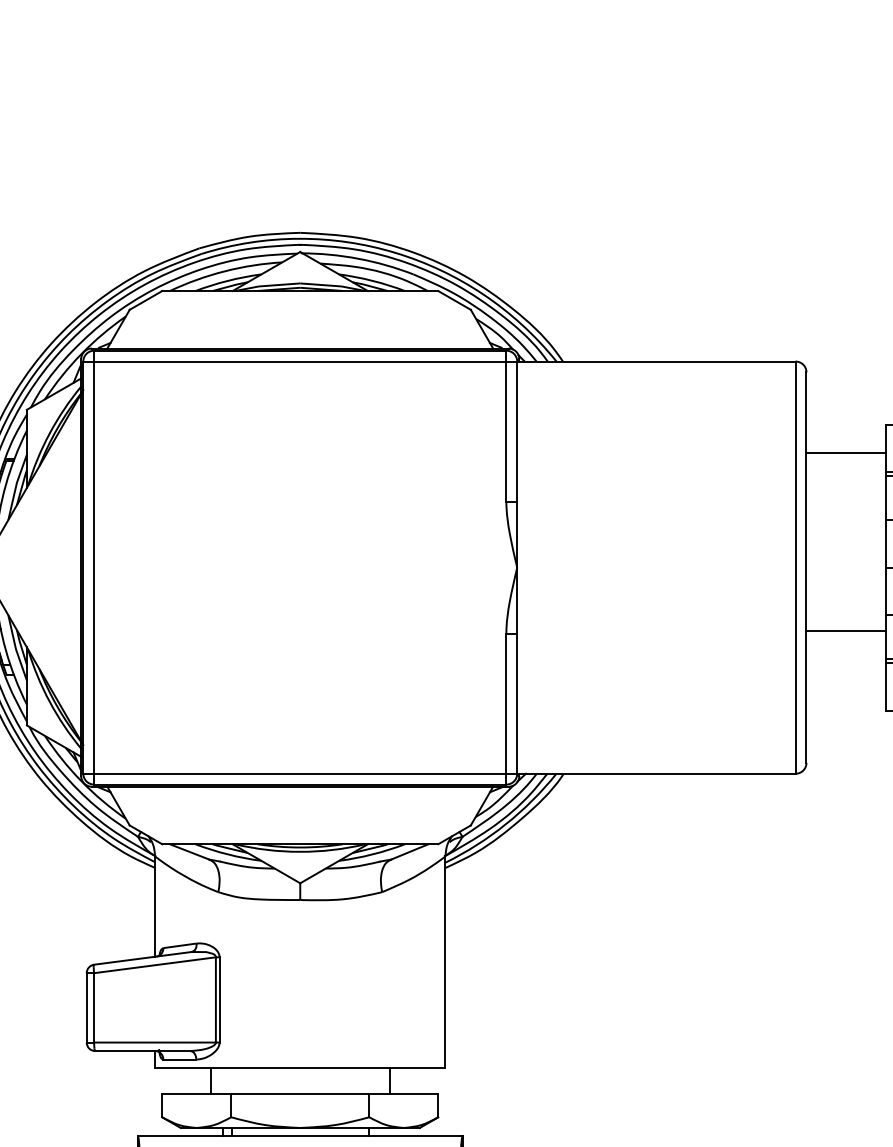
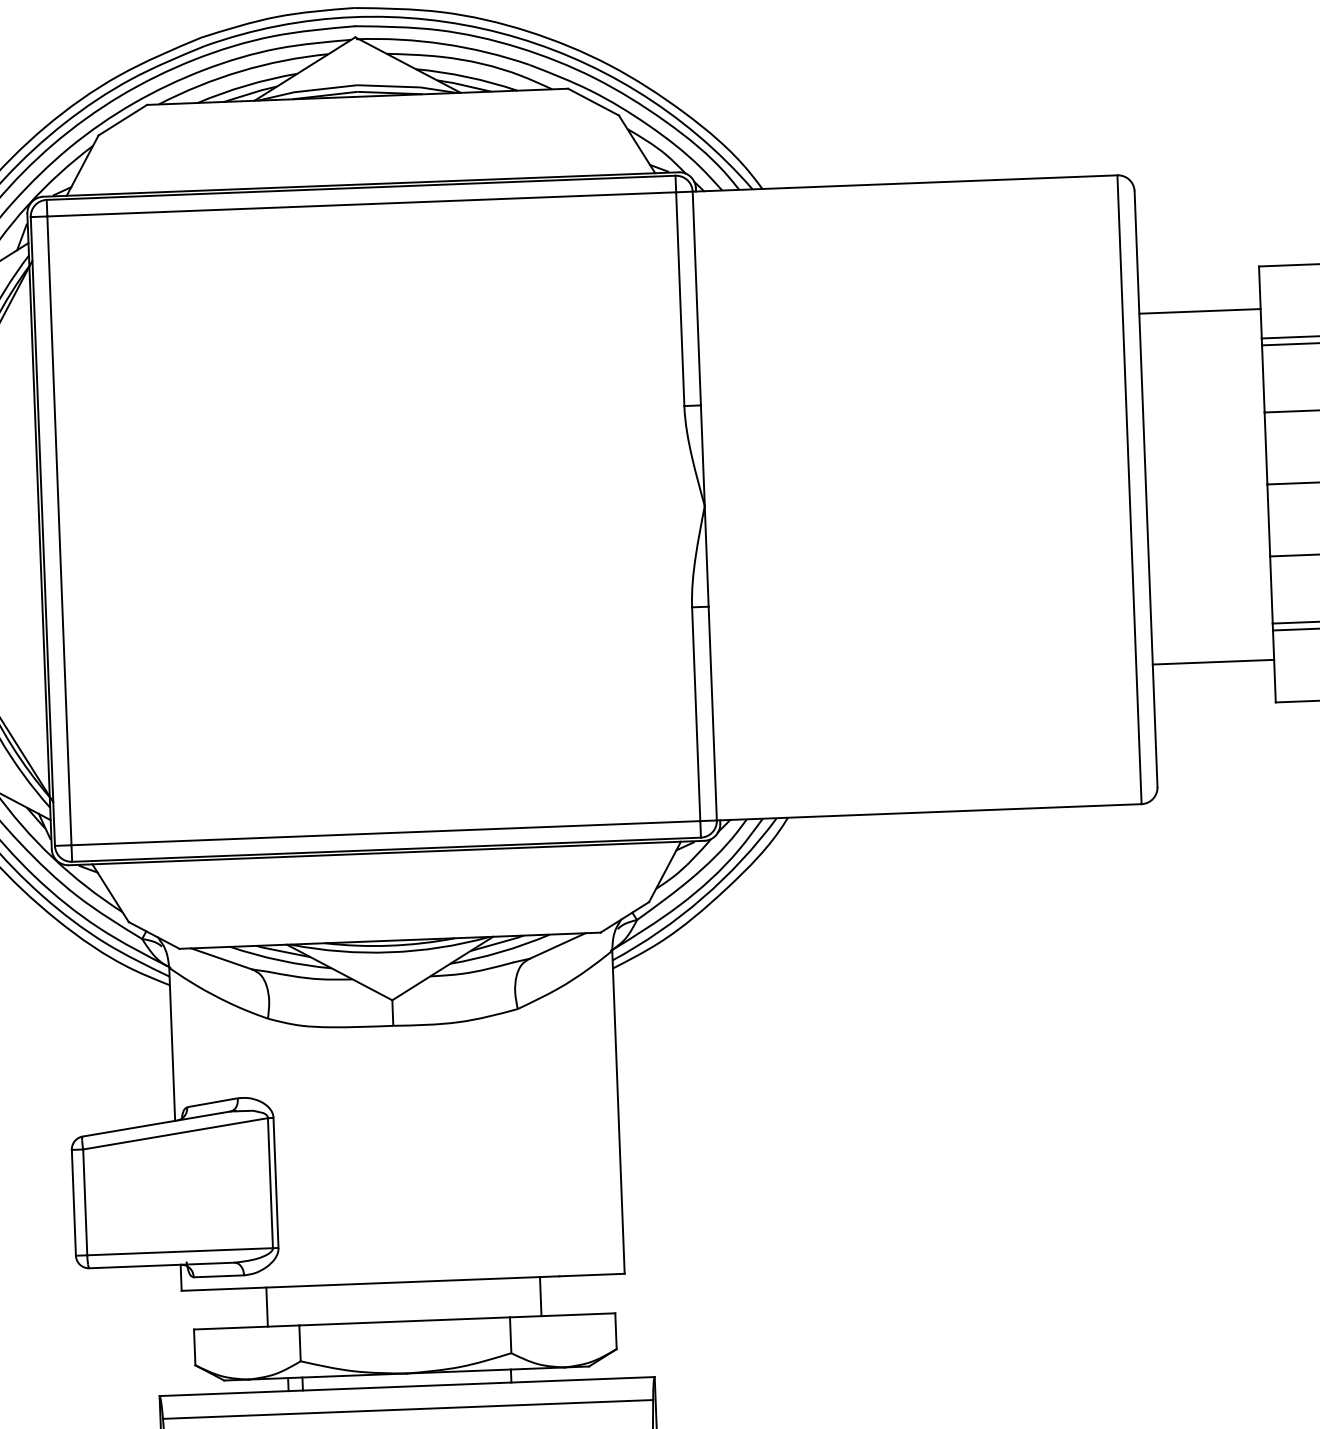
line: (846, 630) -> (1213, 661), moved

